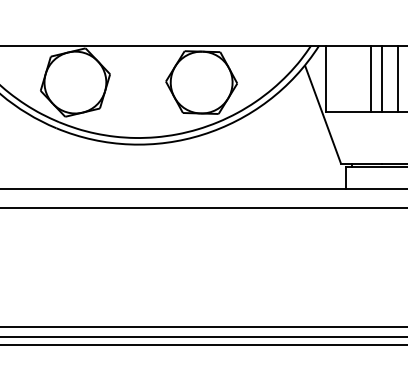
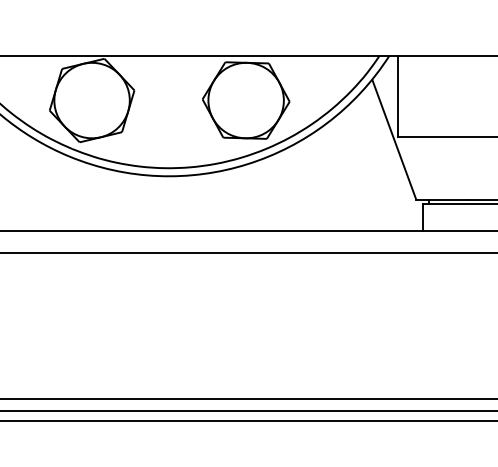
line: (371, 78) -> (453, 95), removed
line: (382, 78) -> (466, 95), removed
line: (398, 78) -> (486, 95), removed

